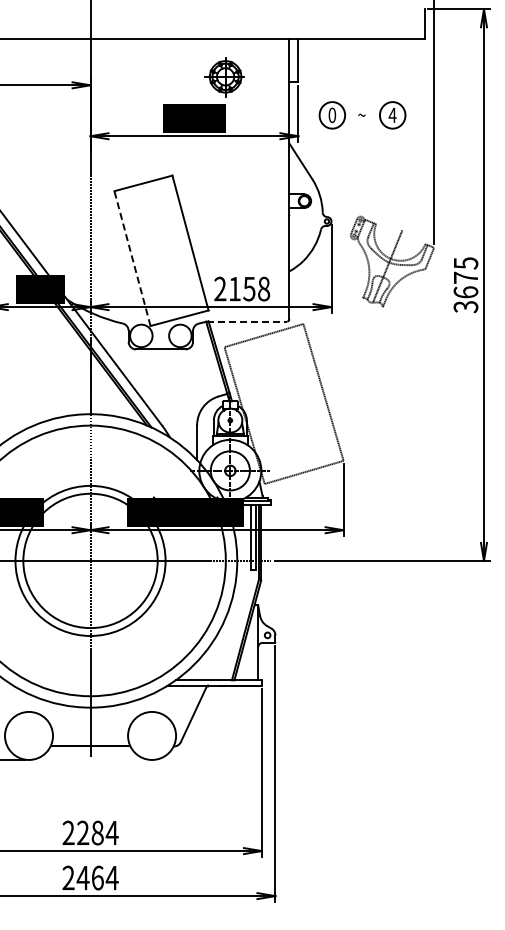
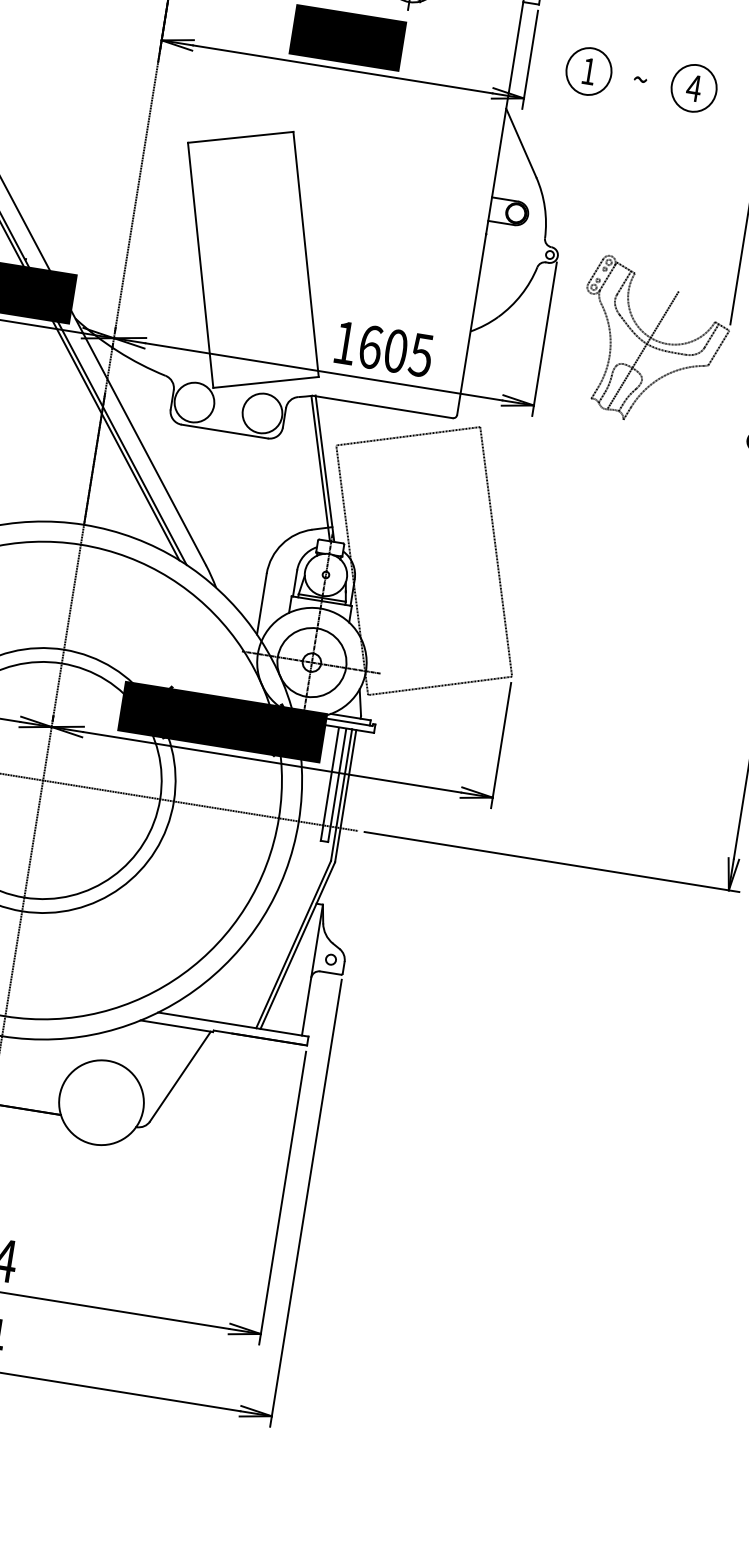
text: (332, 115) -> (589, 71), 0 -> 1
line: (132, 258) -> (200, 265), dashed -> solid
text: (242, 288) -> (384, 348), 2158 -> 1605
line: (247, 321) -> (383, 407), dashed -> solid

